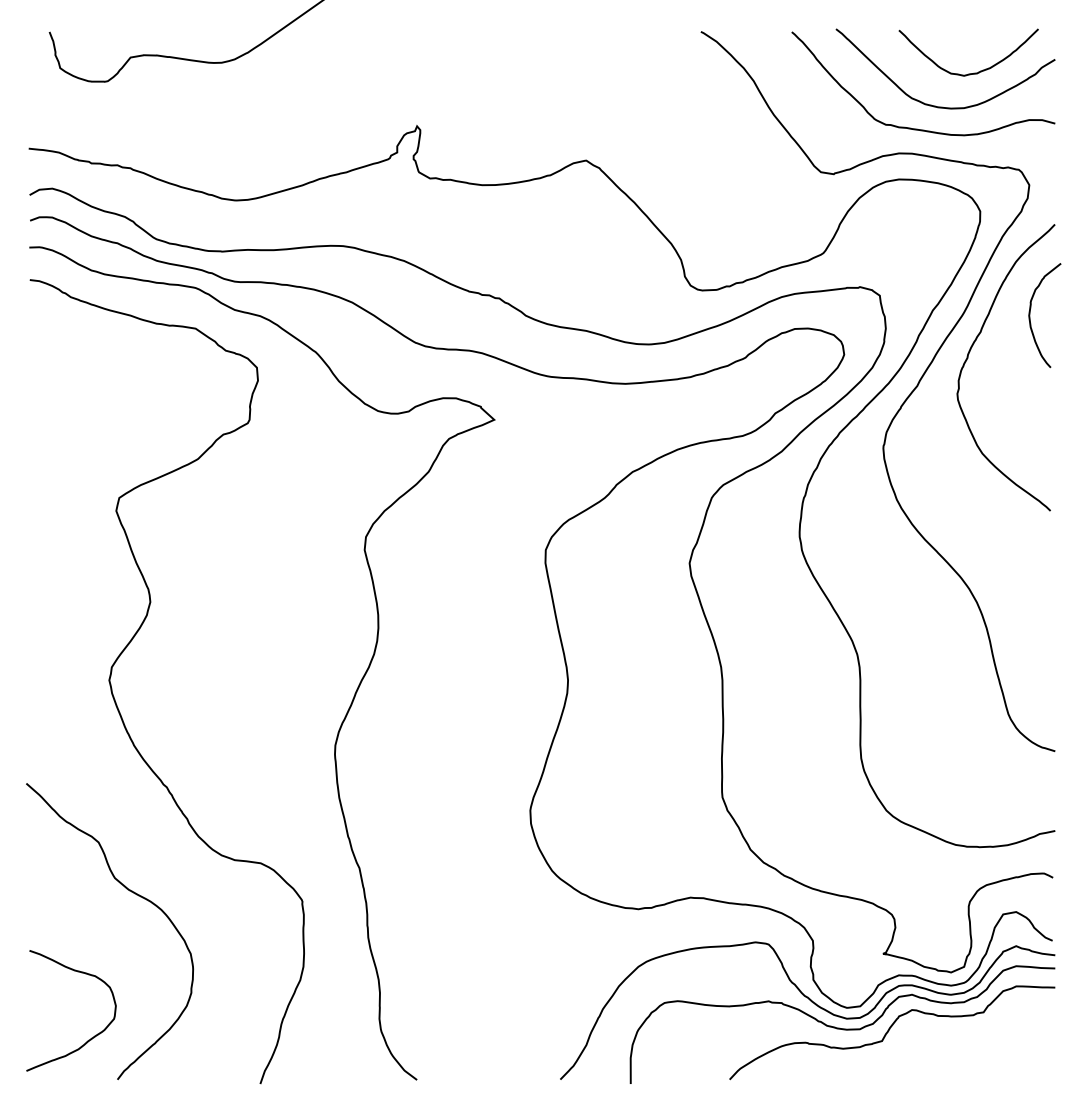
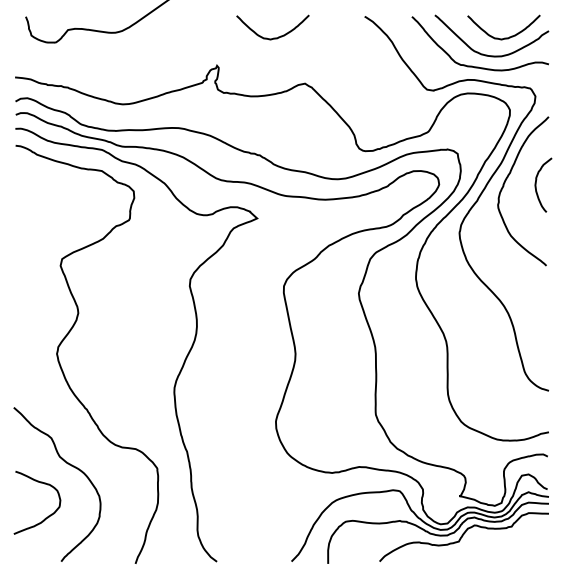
curve: (525, 71) -> (273, 37), added
curve: (1031, 314) -> (536, 184), moved
curve: (87, 1039) -> (45, 517), moved

